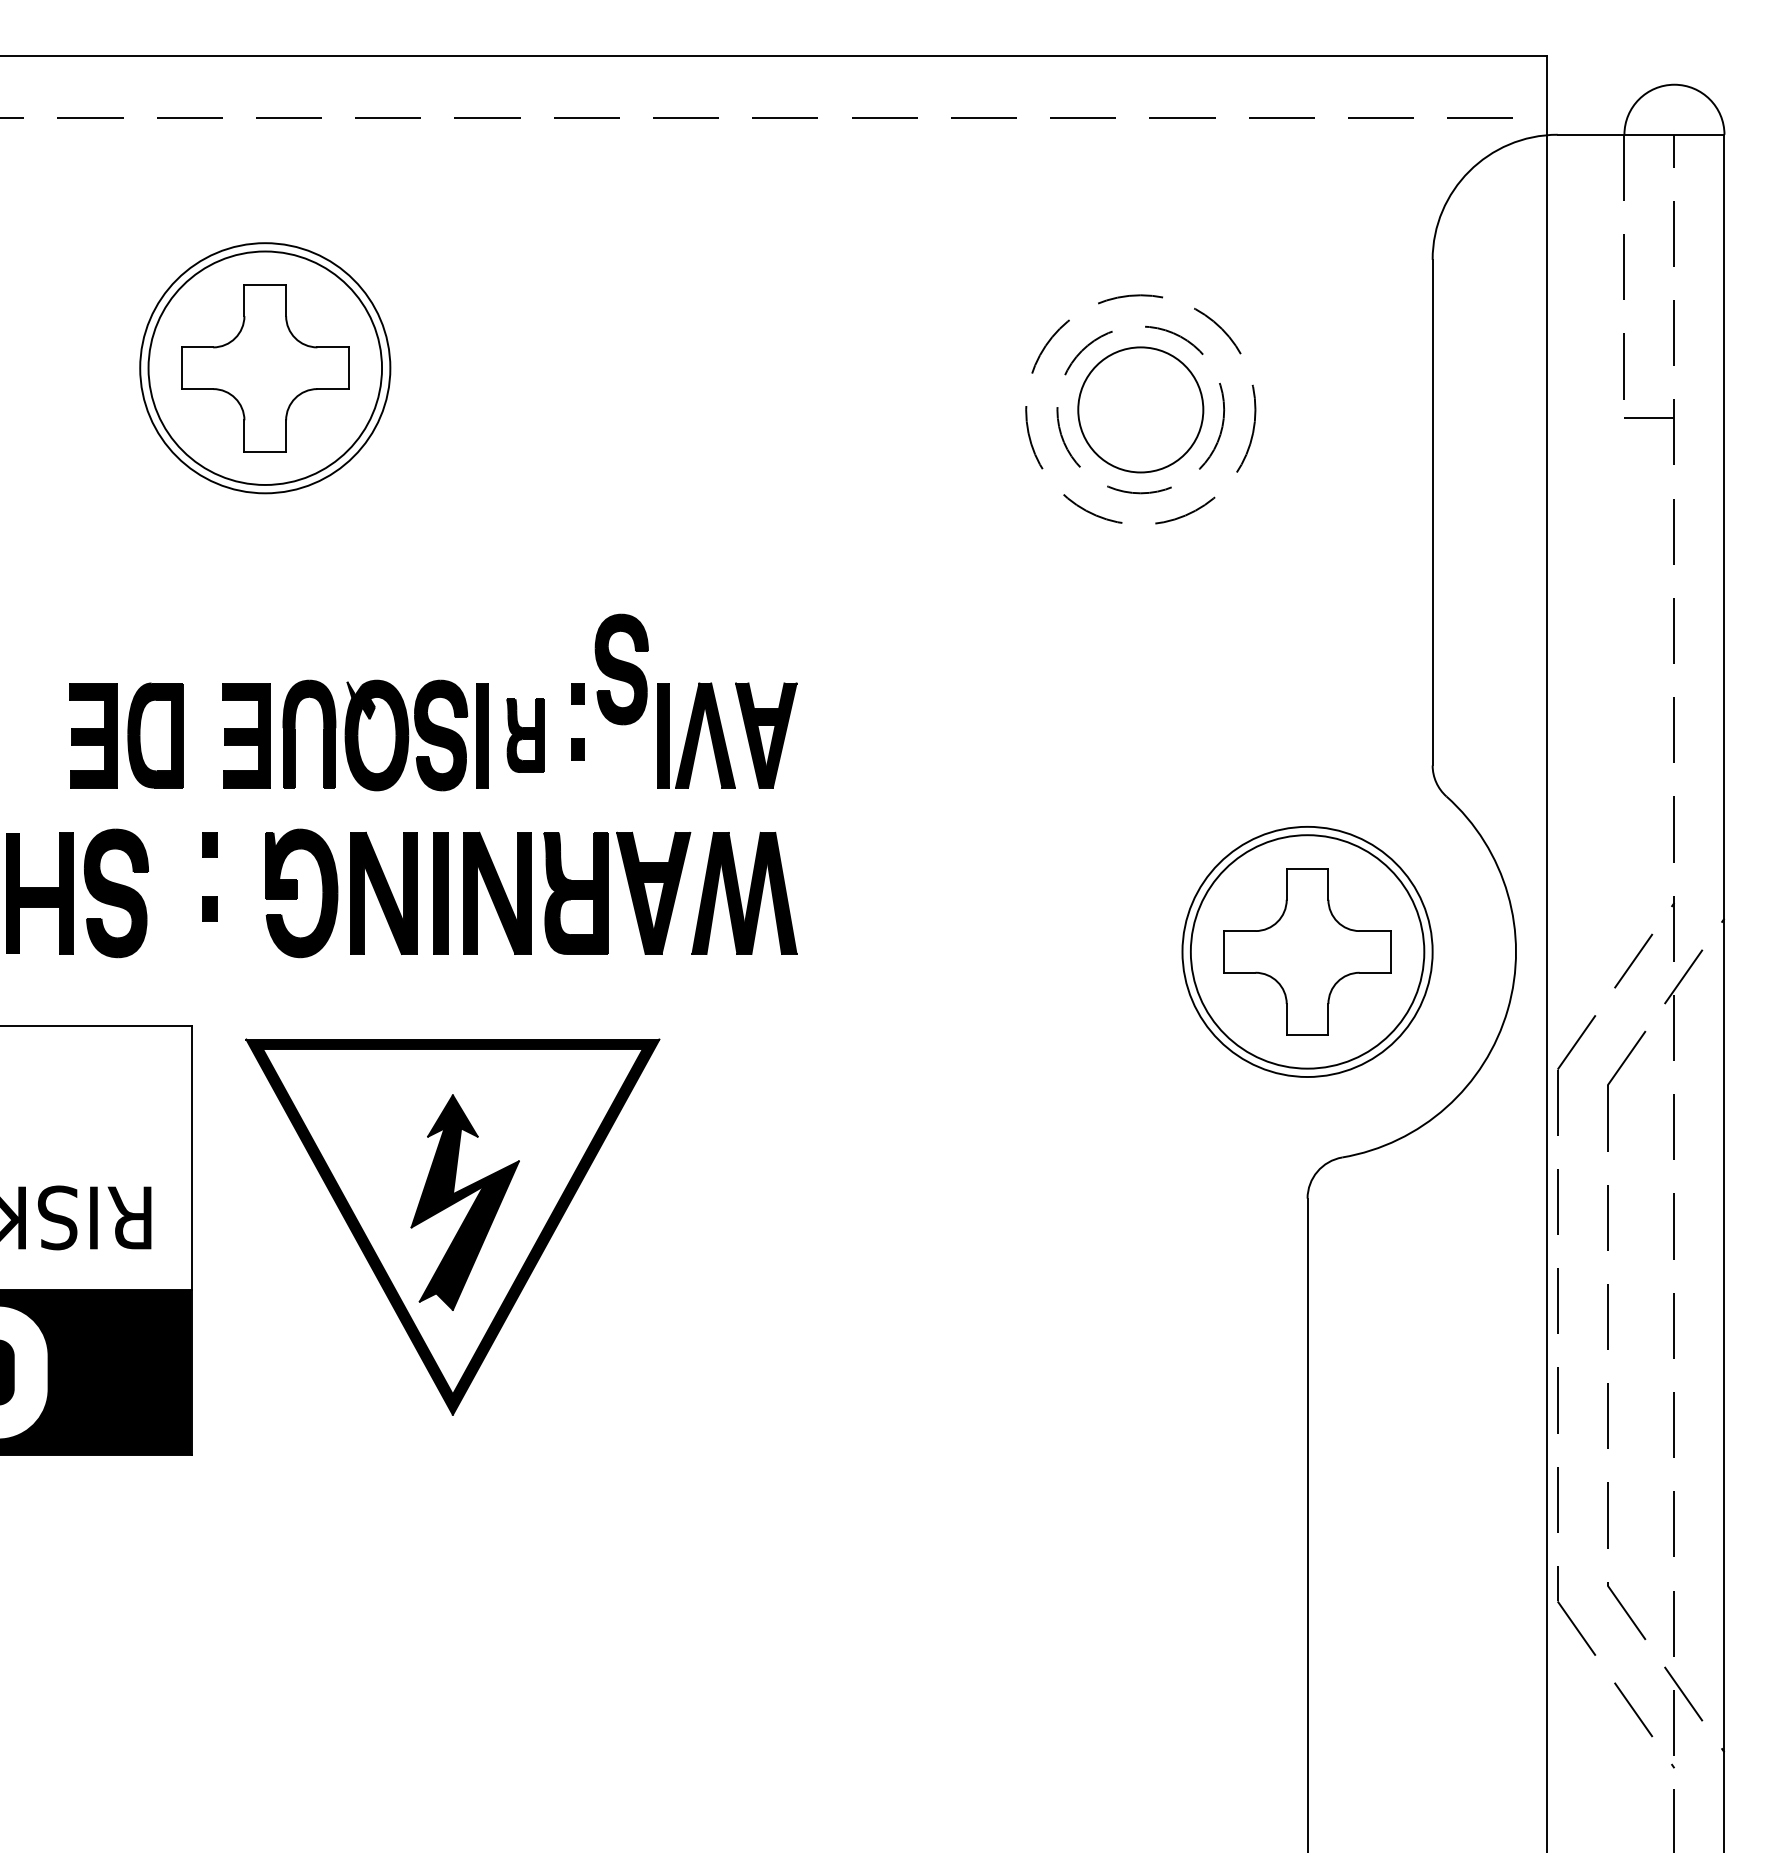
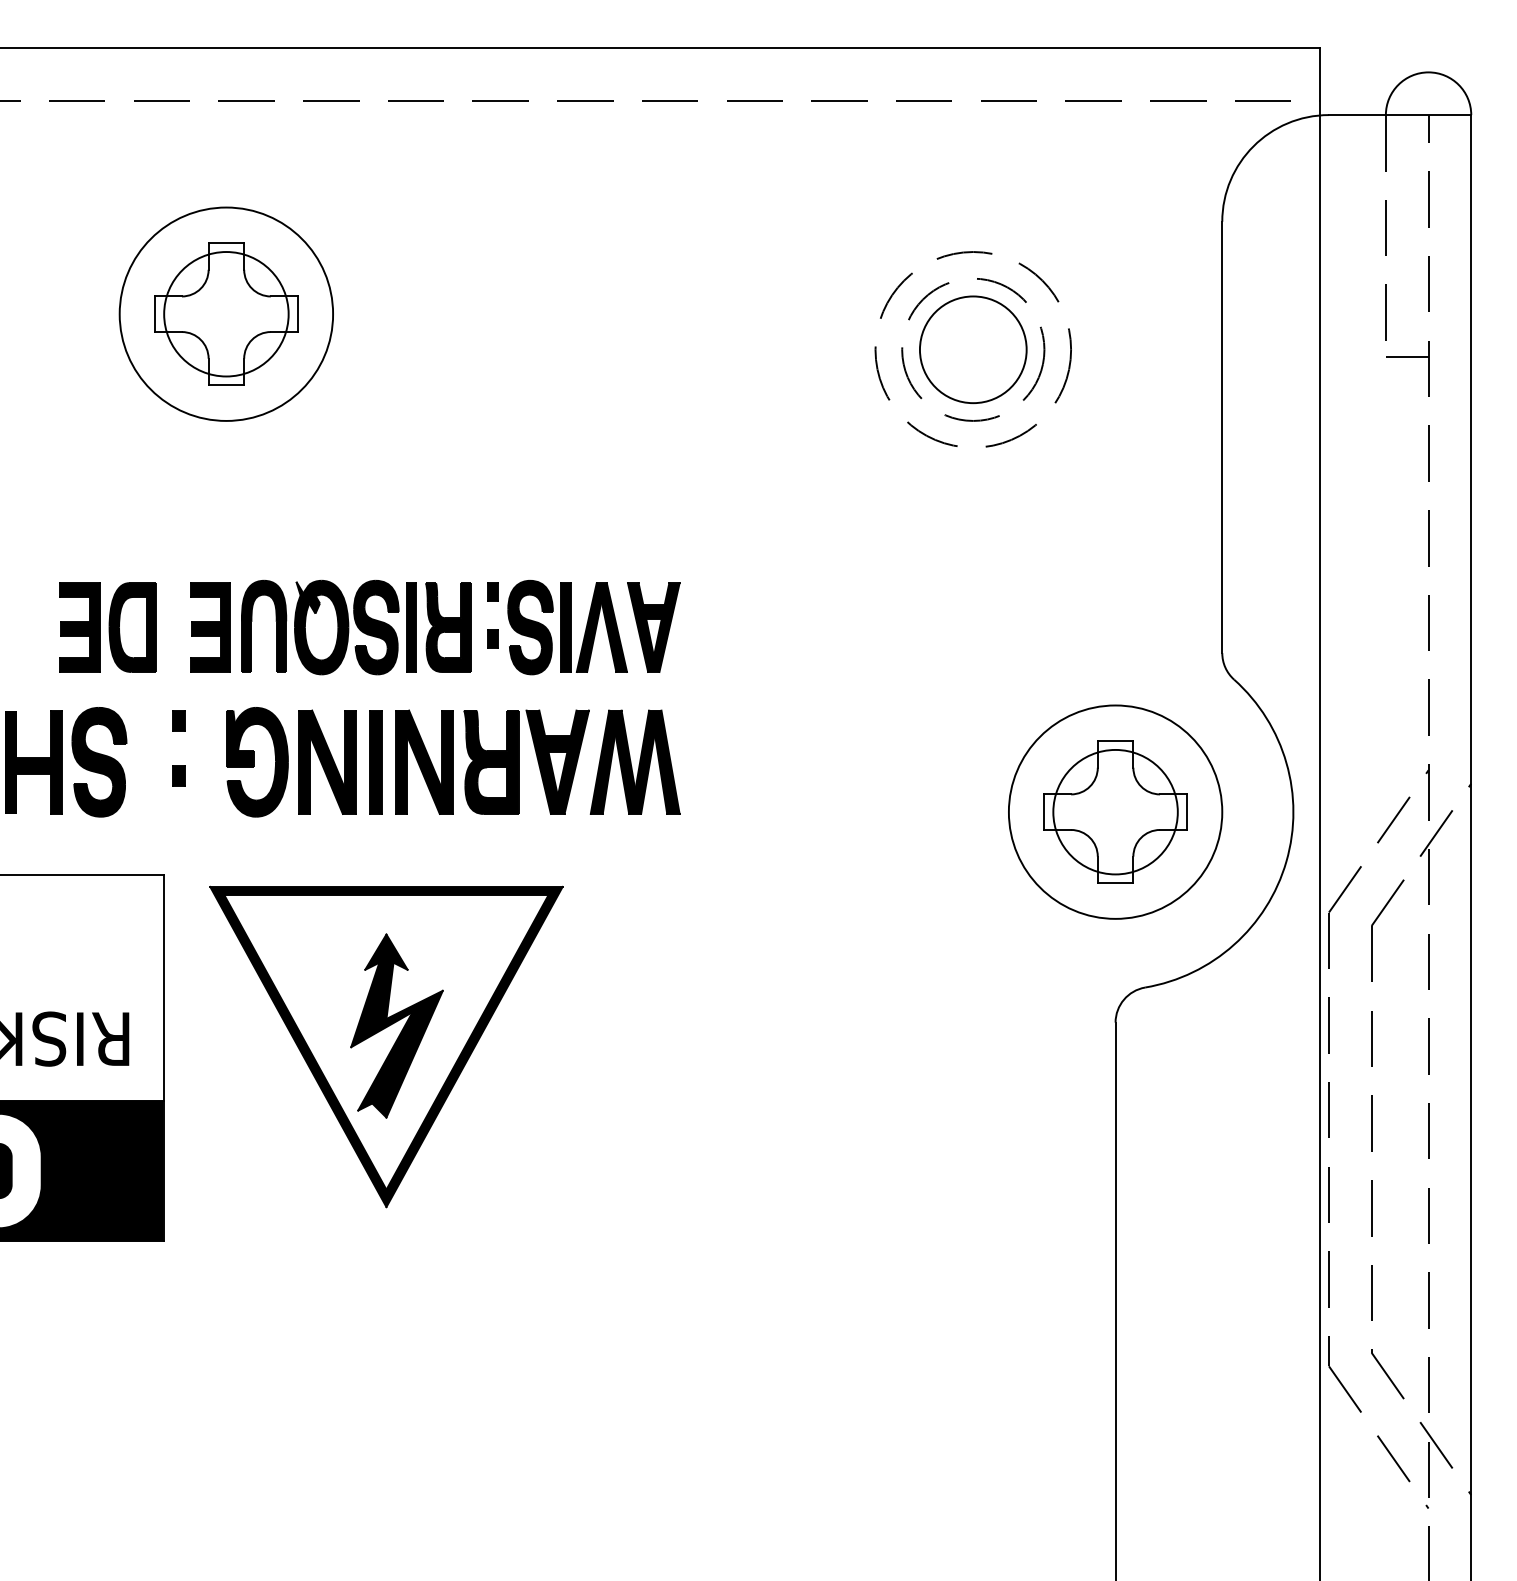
circle: (265, 368) -> (226, 314), size x0.62
part: (621, 669) -> (530, 627), moved
part: (525, 735) -> (448, 627), size x1.43
circle: (1307, 951) -> (1115, 811), size x0.62

